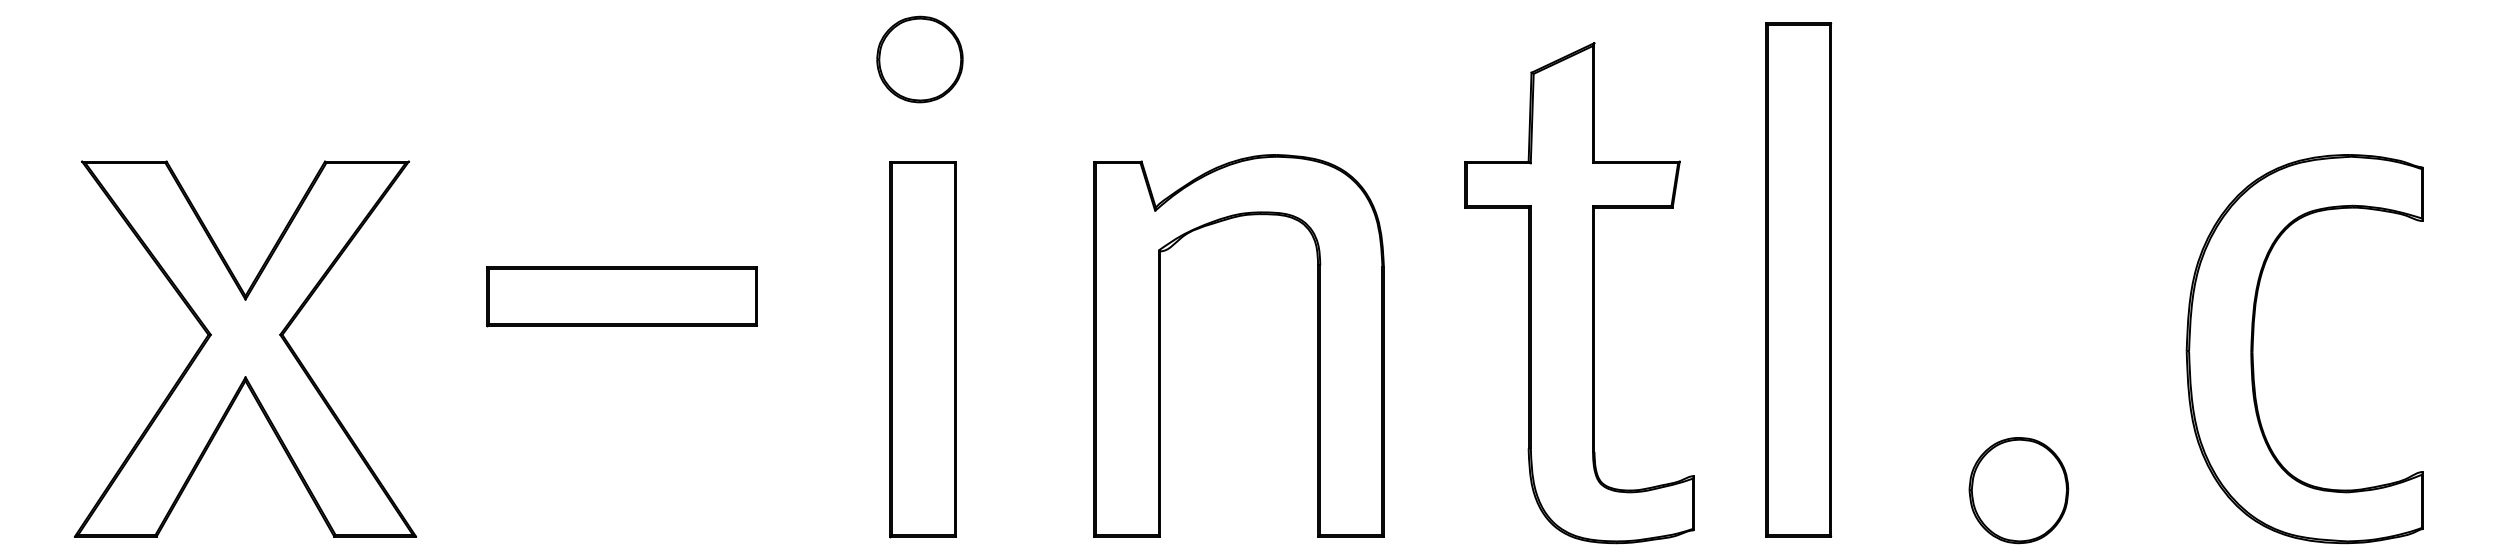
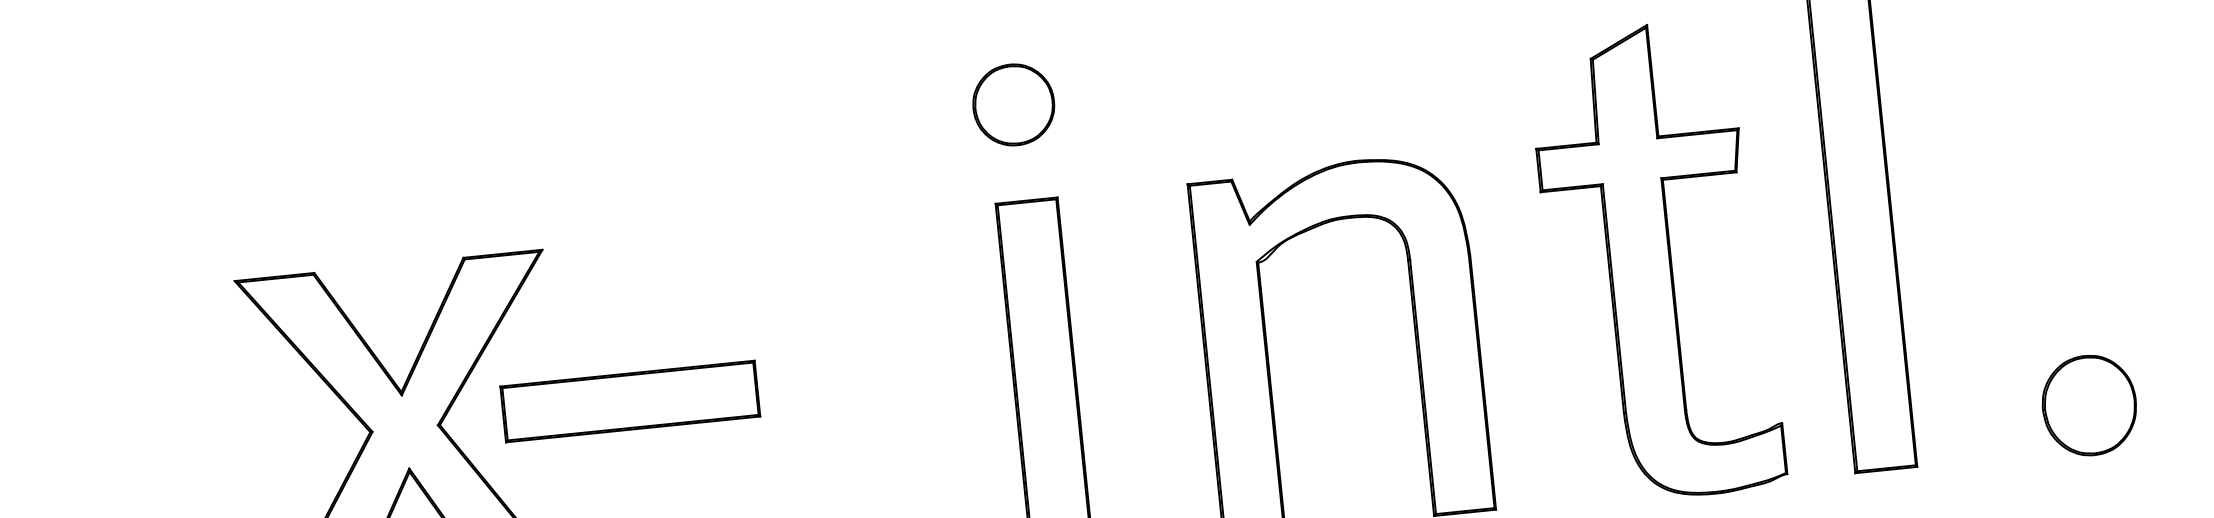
part: (621, 296) -> (629, 401), moved

